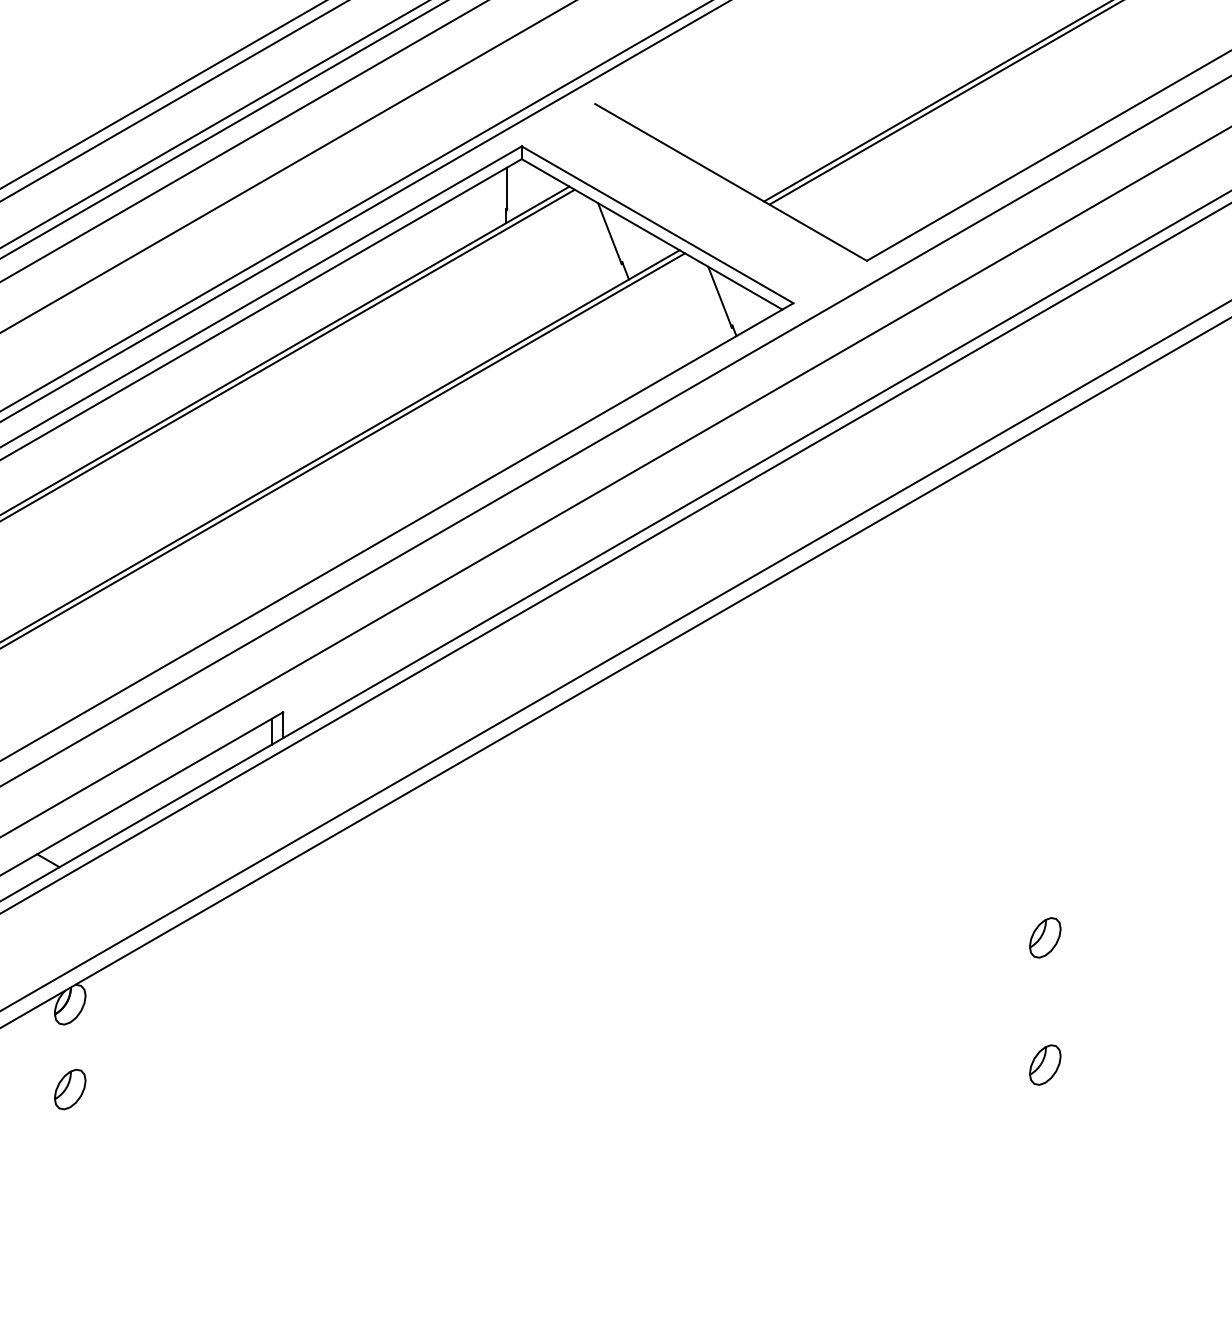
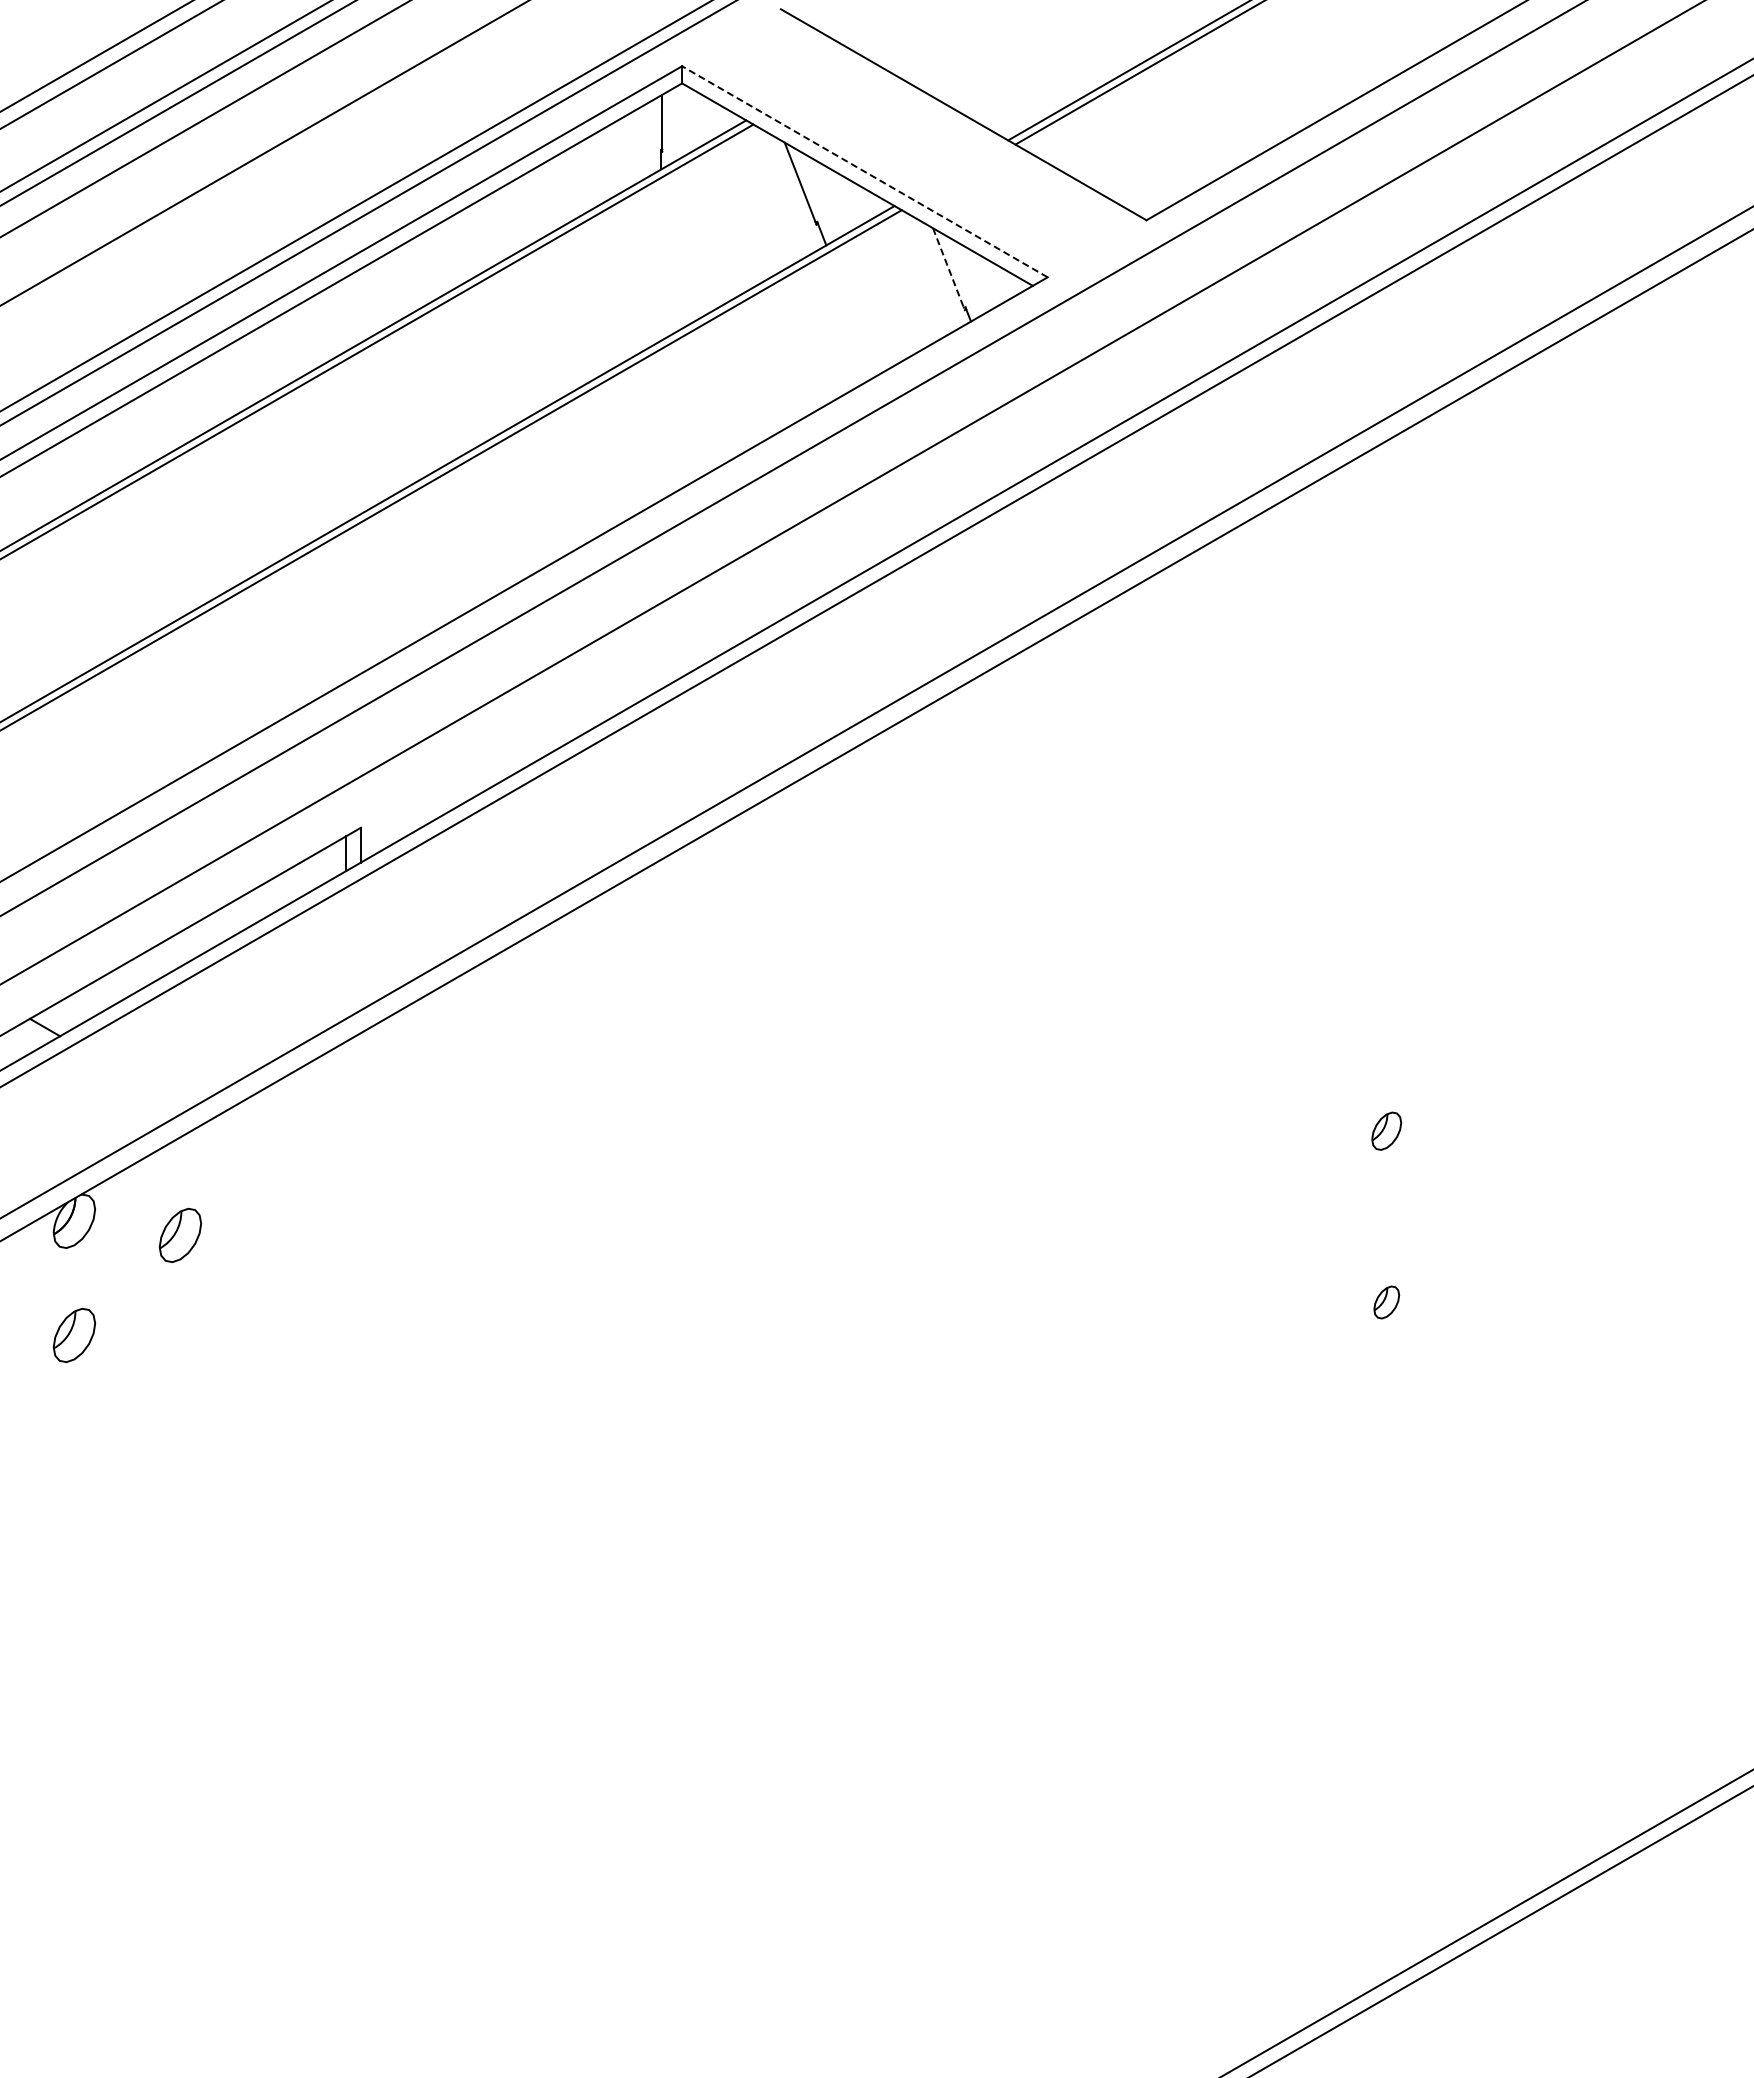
line: (657, 224) -> (864, 171), solid -> dashed
line: (719, 297) -> (948, 269), solid -> dashed
part: (1045, 937) -> (1386, 1130), size x0.7
part: (149, 1014) -> (180, 1234), added
part: (1045, 1065) -> (1386, 1302), size x0.6

